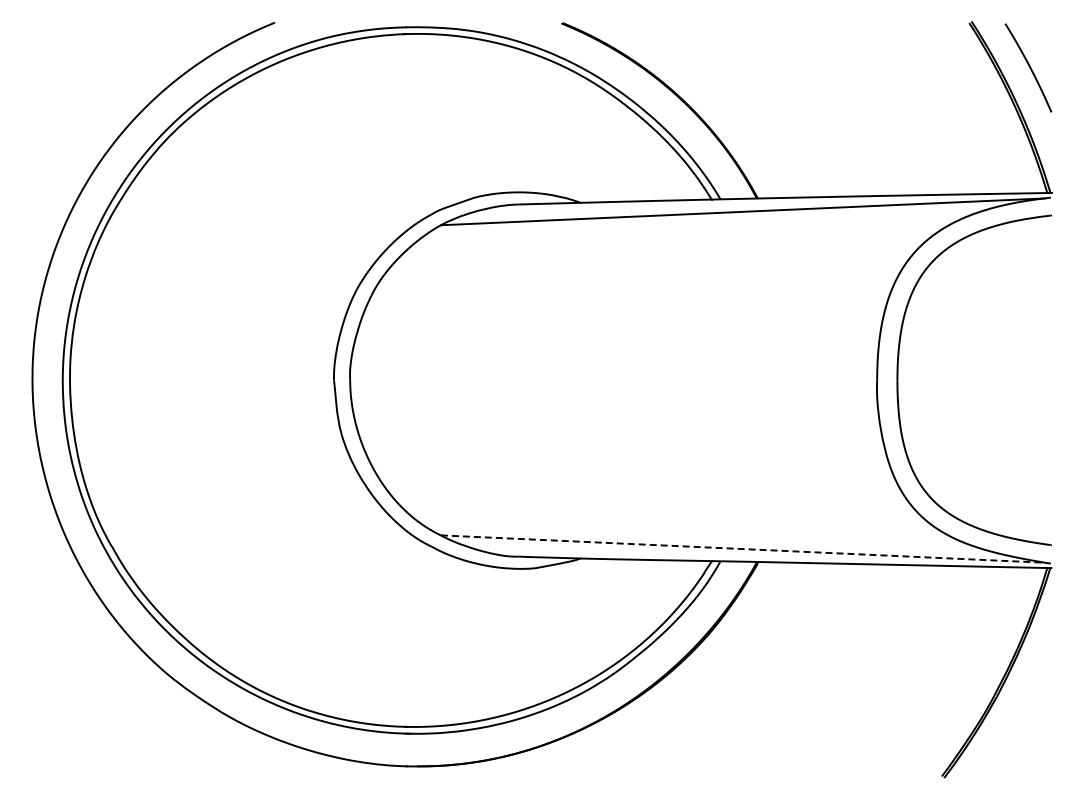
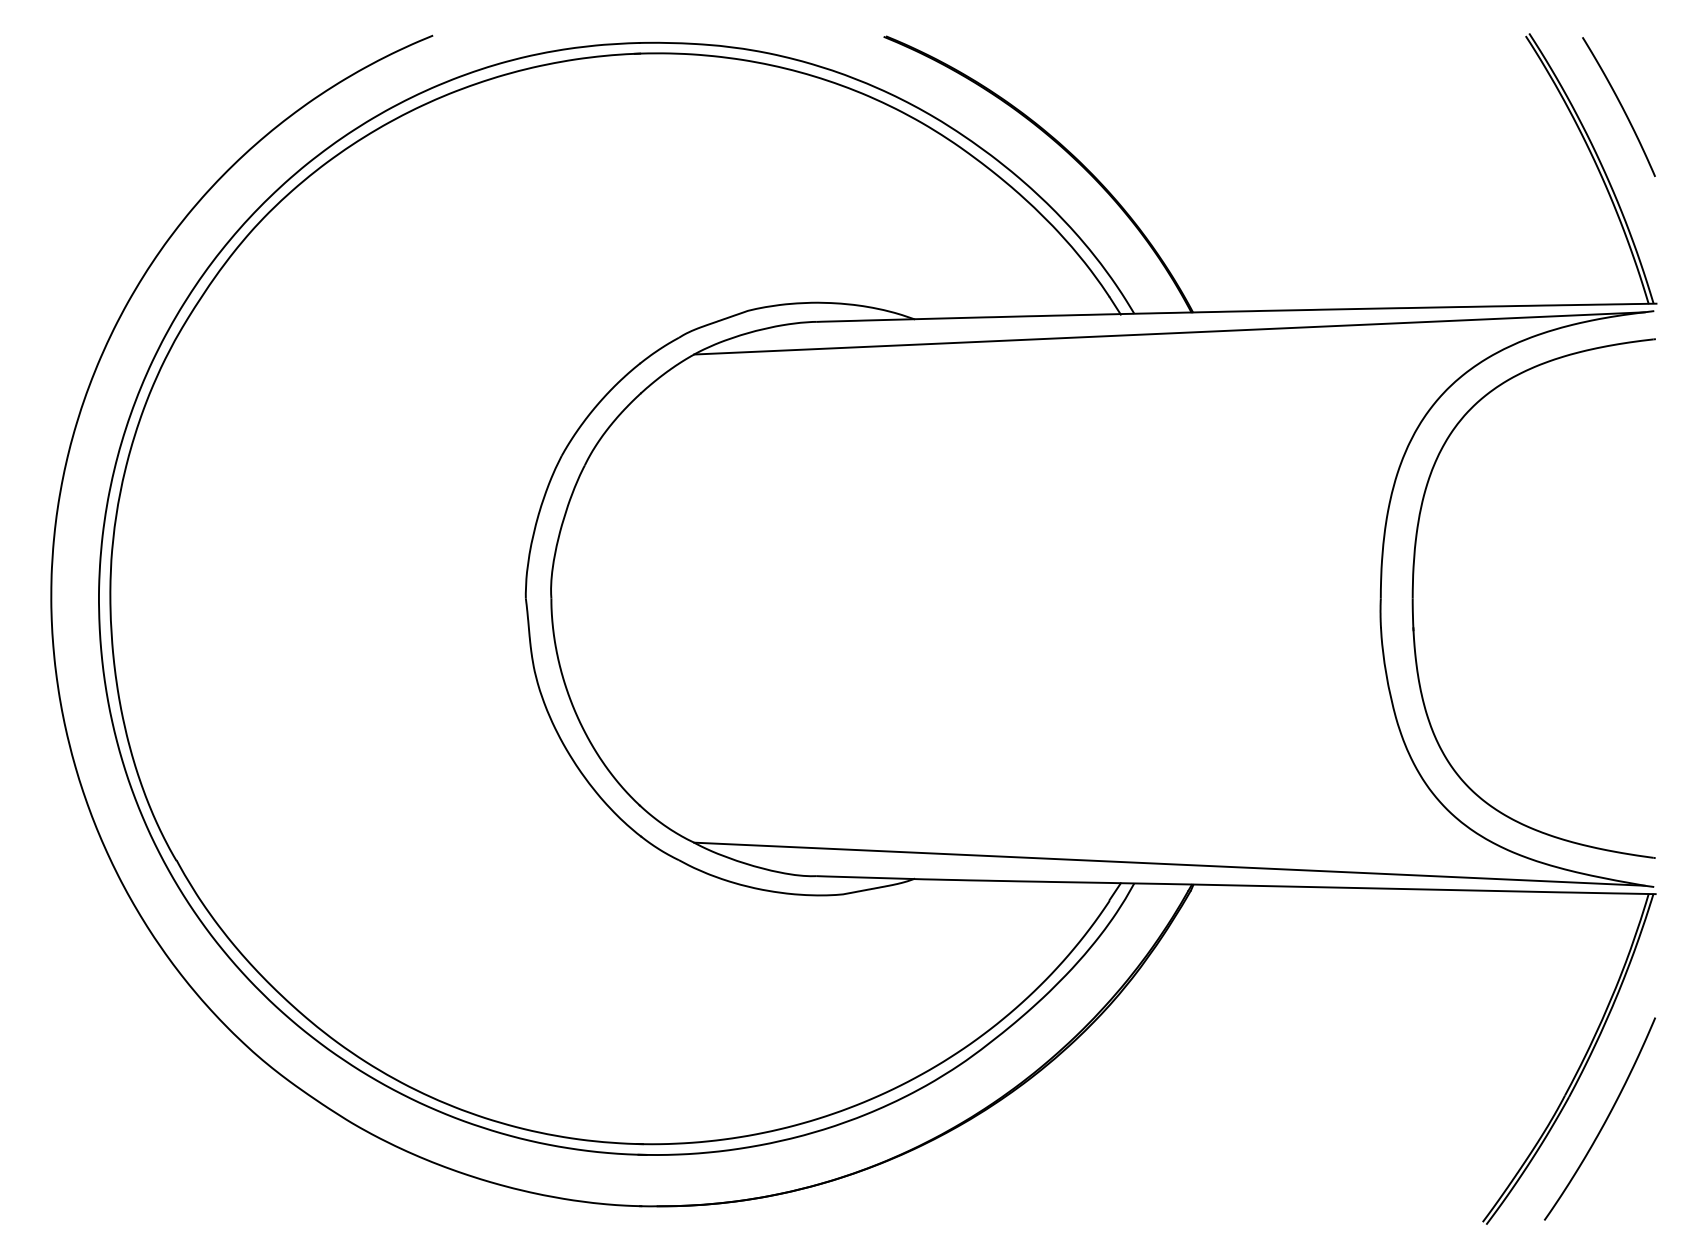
line: (743, 549) -> (1170, 864), dashed -> solid
curve: (1018, 712) -> (1603, 1121), added

